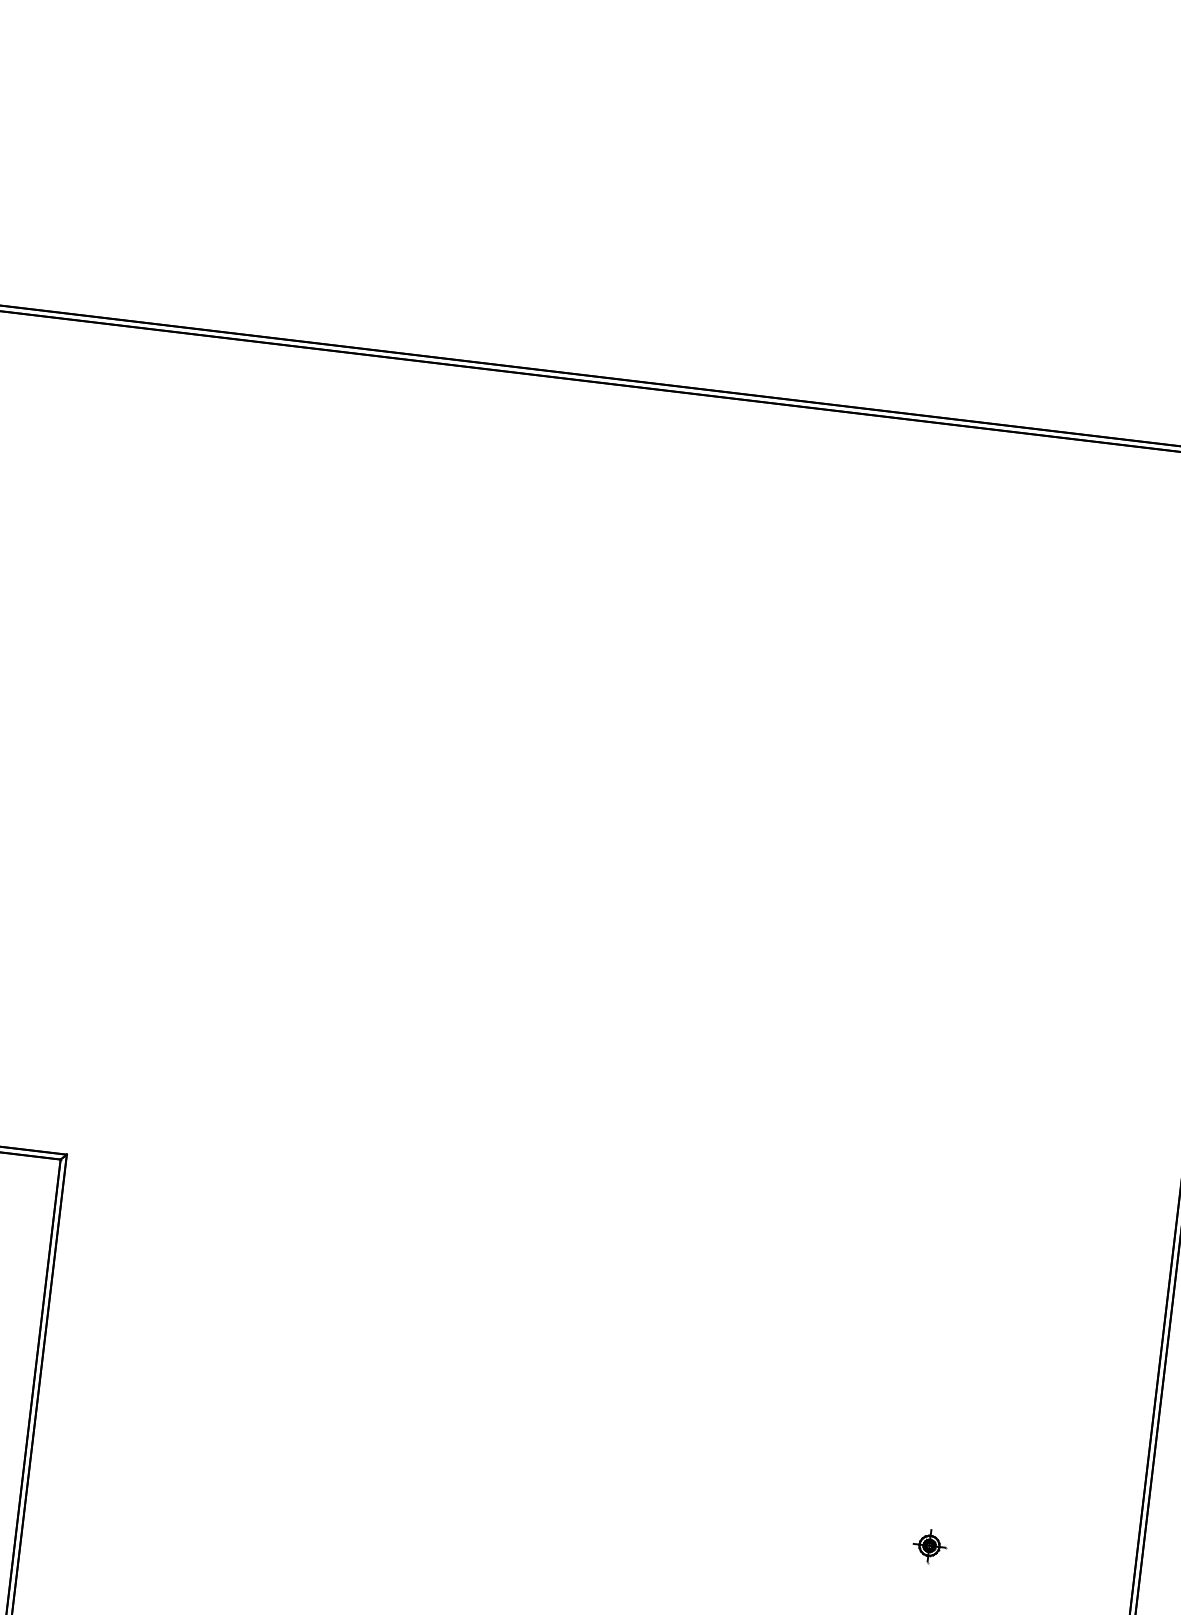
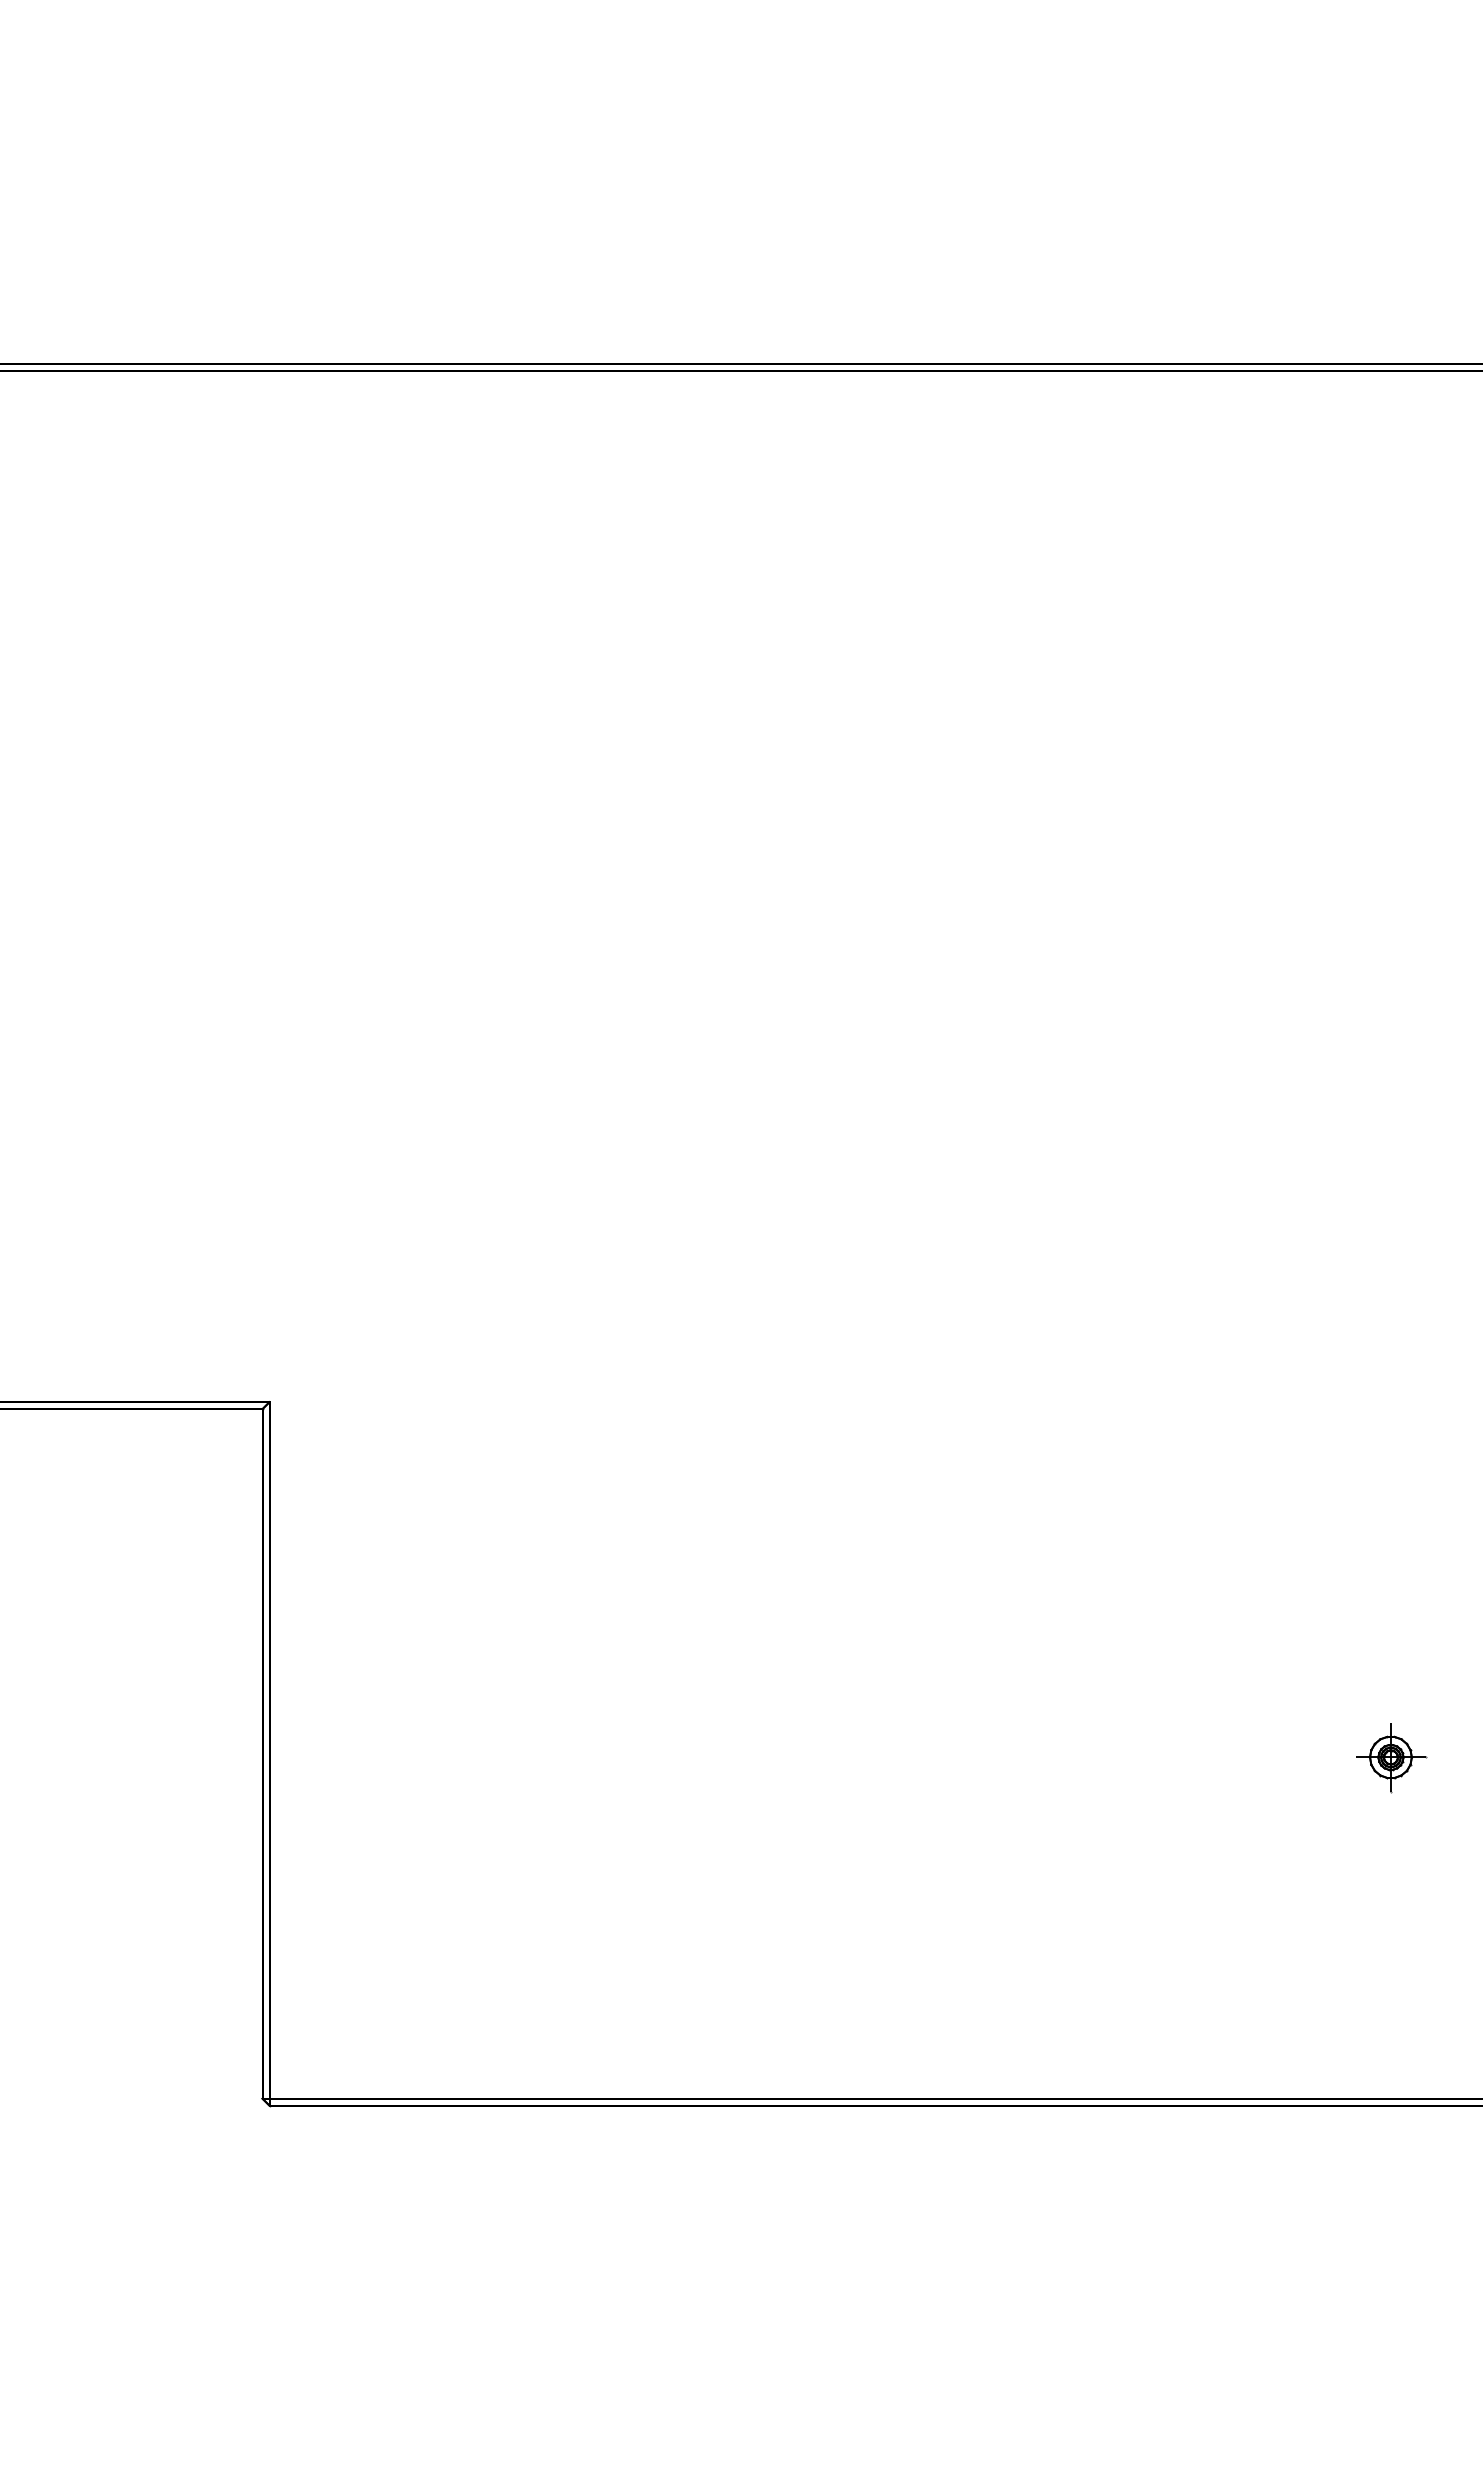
part: (929, 1546) -> (1391, 1758), size x1.67

